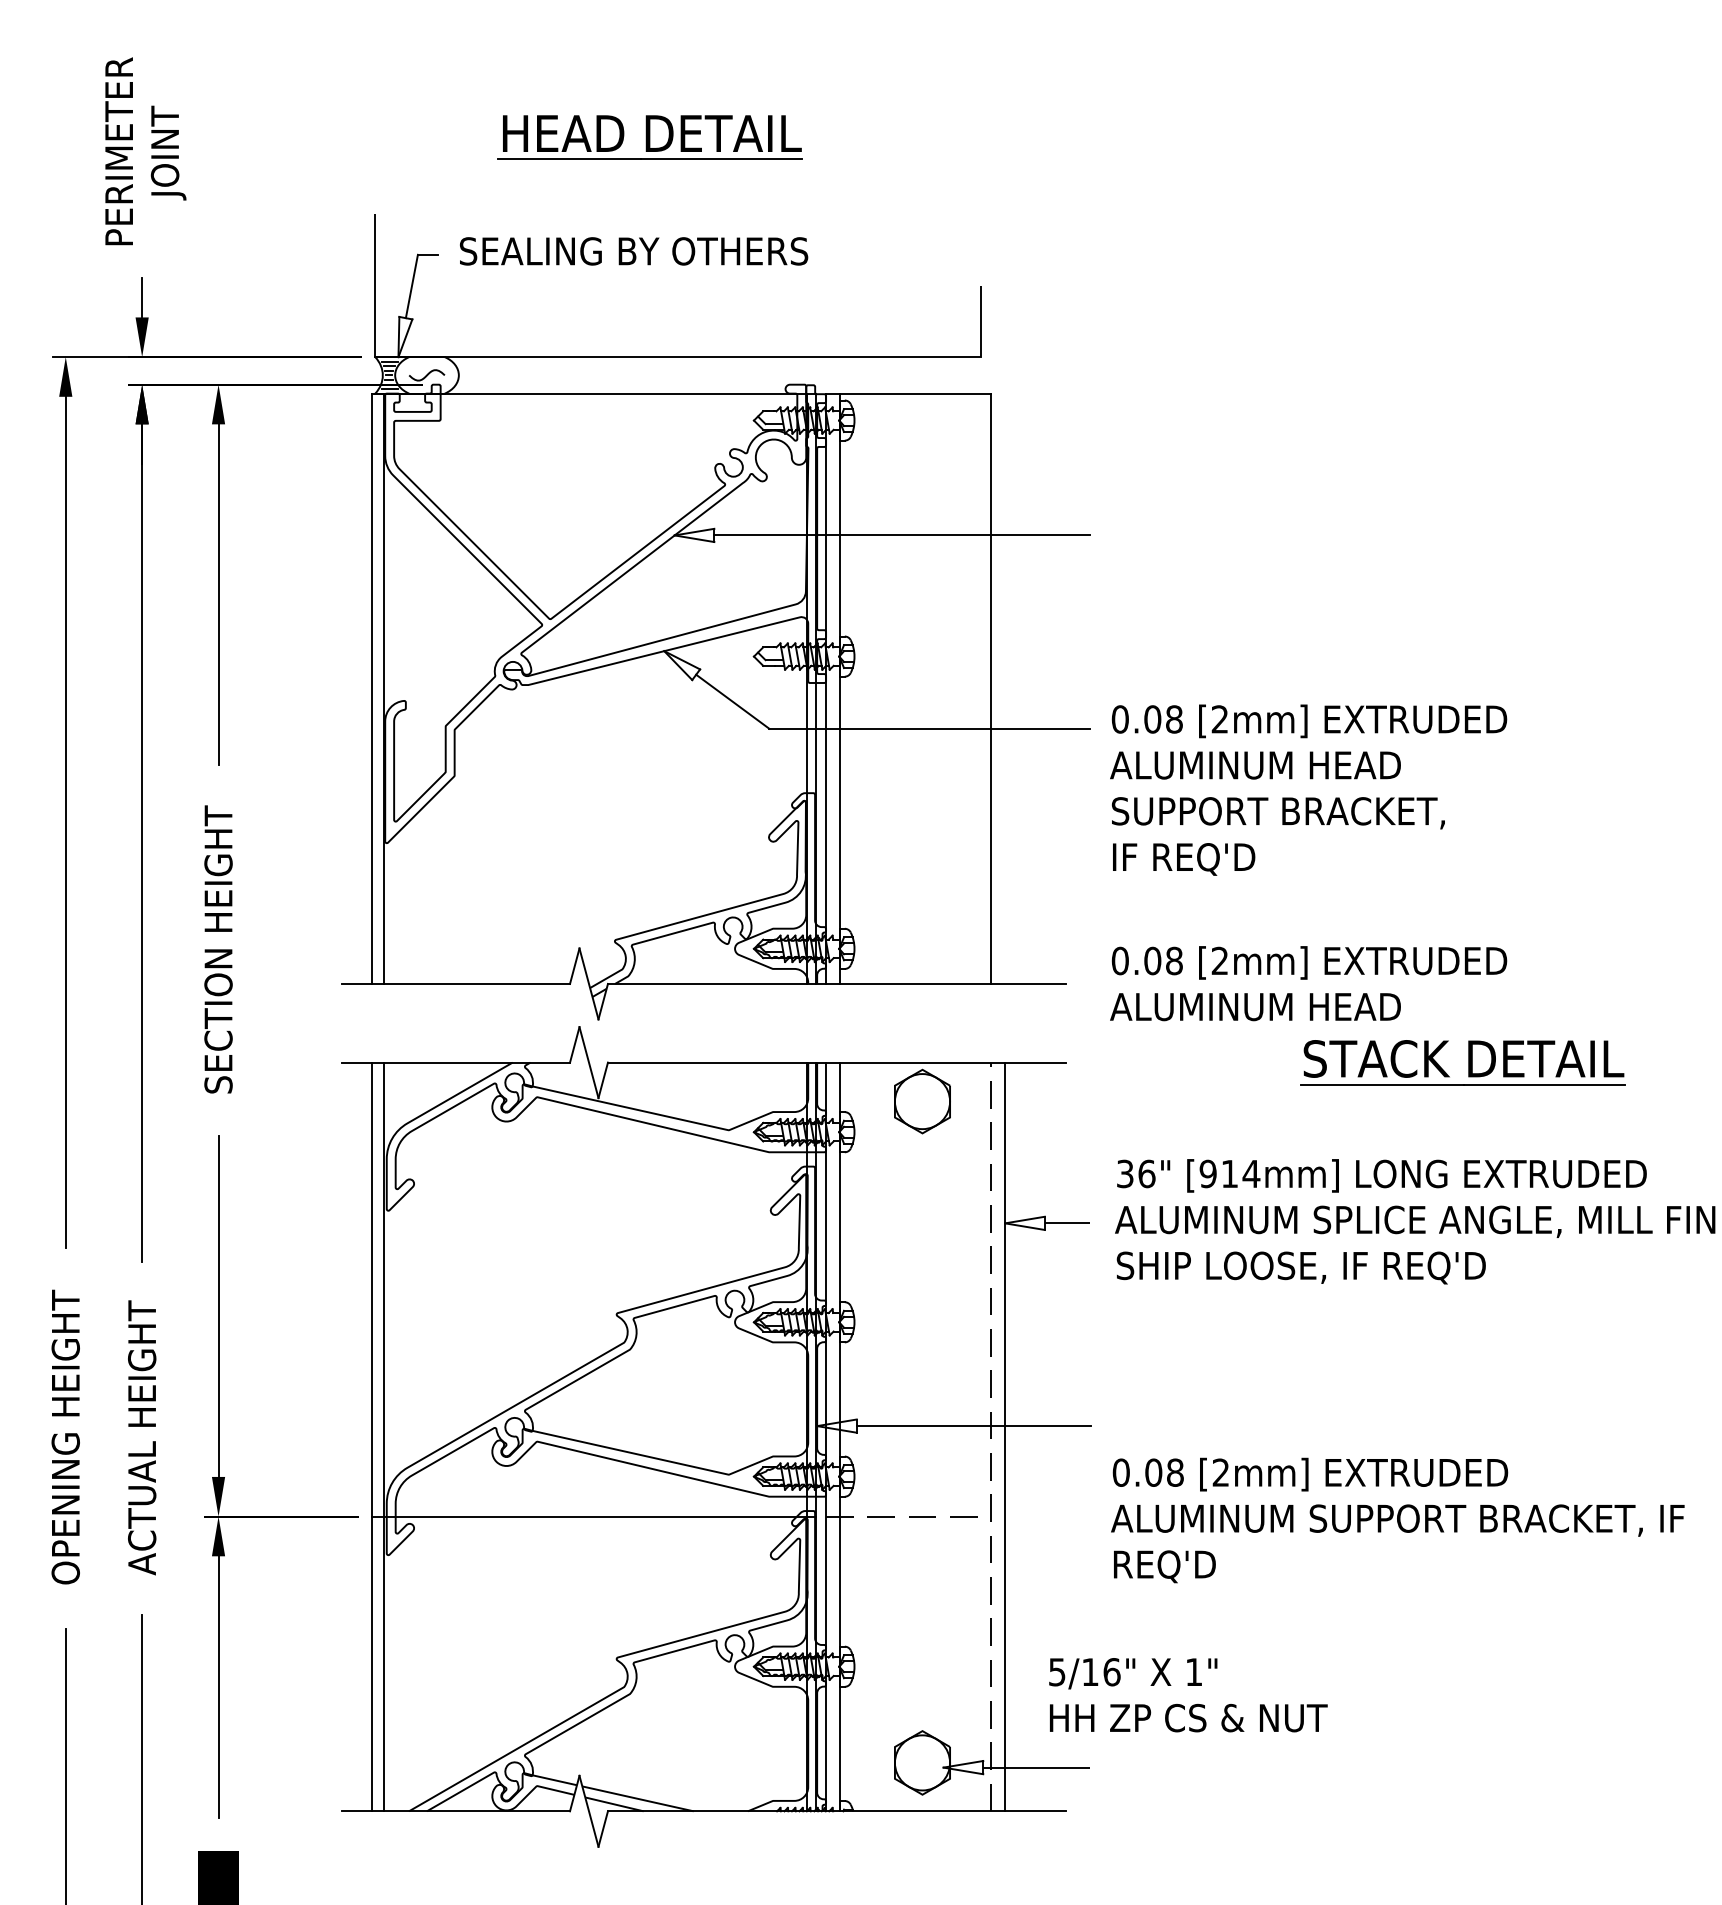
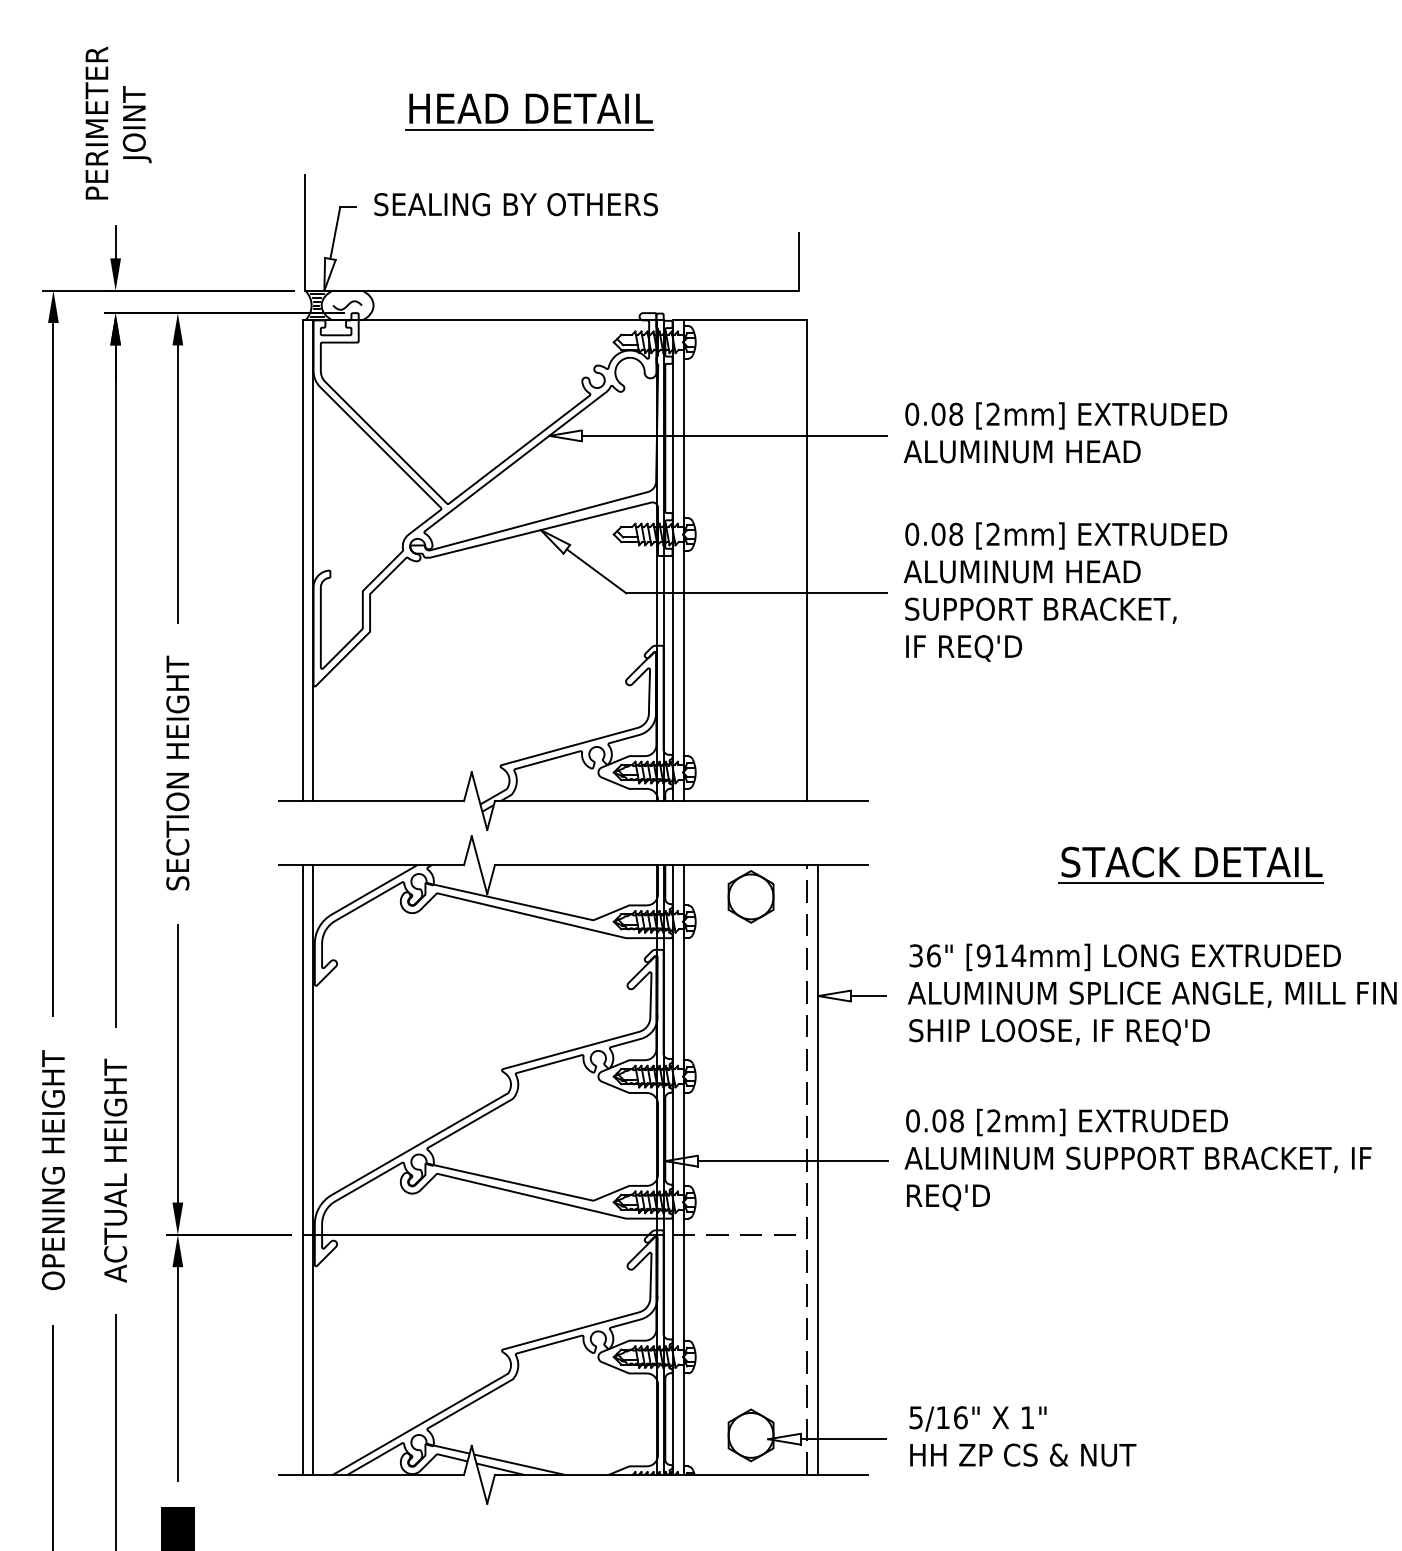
text: (1308, 789) -> (1065, 591), moved
text: (1308, 983) -> (1065, 432), moved
text: (1397, 1520) -> (1137, 1159), moved
text: (1188, 1695) -> (1023, 1436), moved

